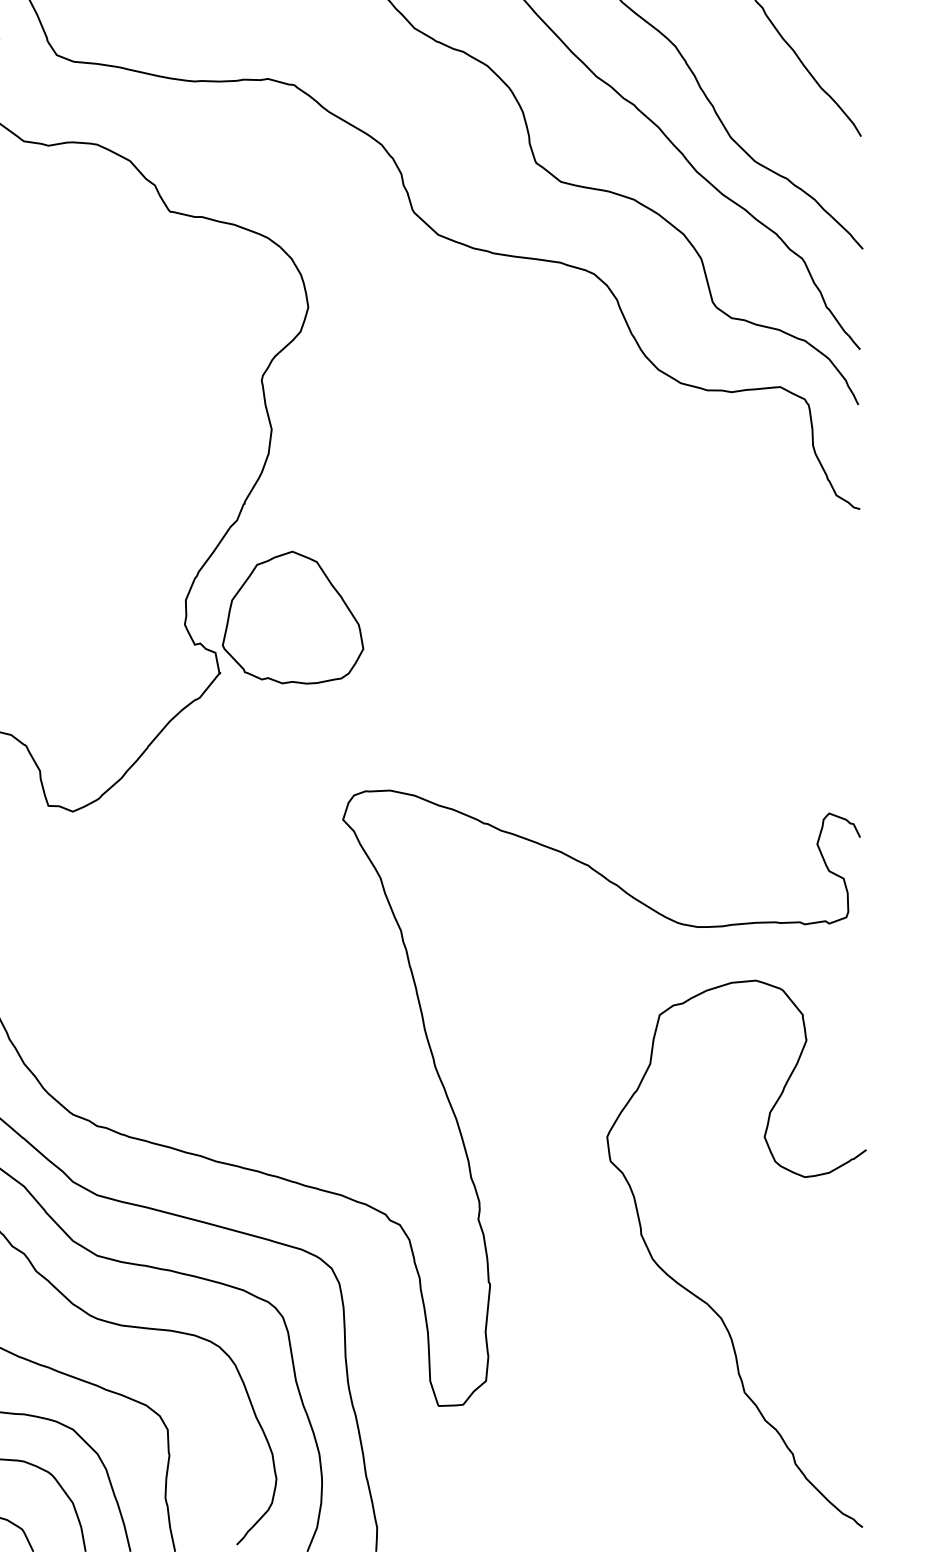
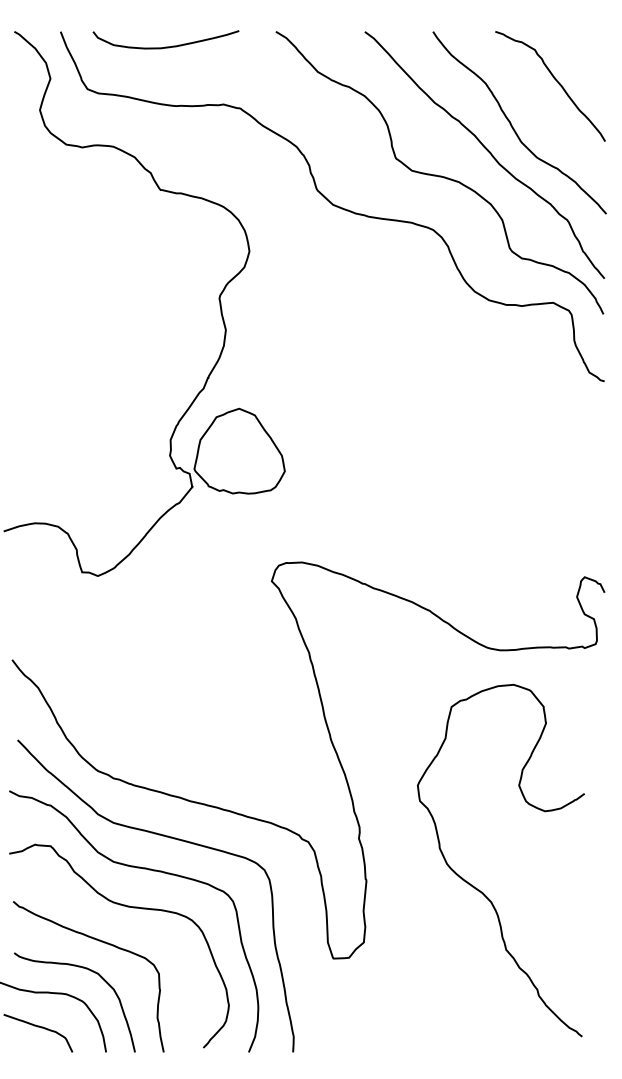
curve: (703, 1298) -> (479, 889), moved

